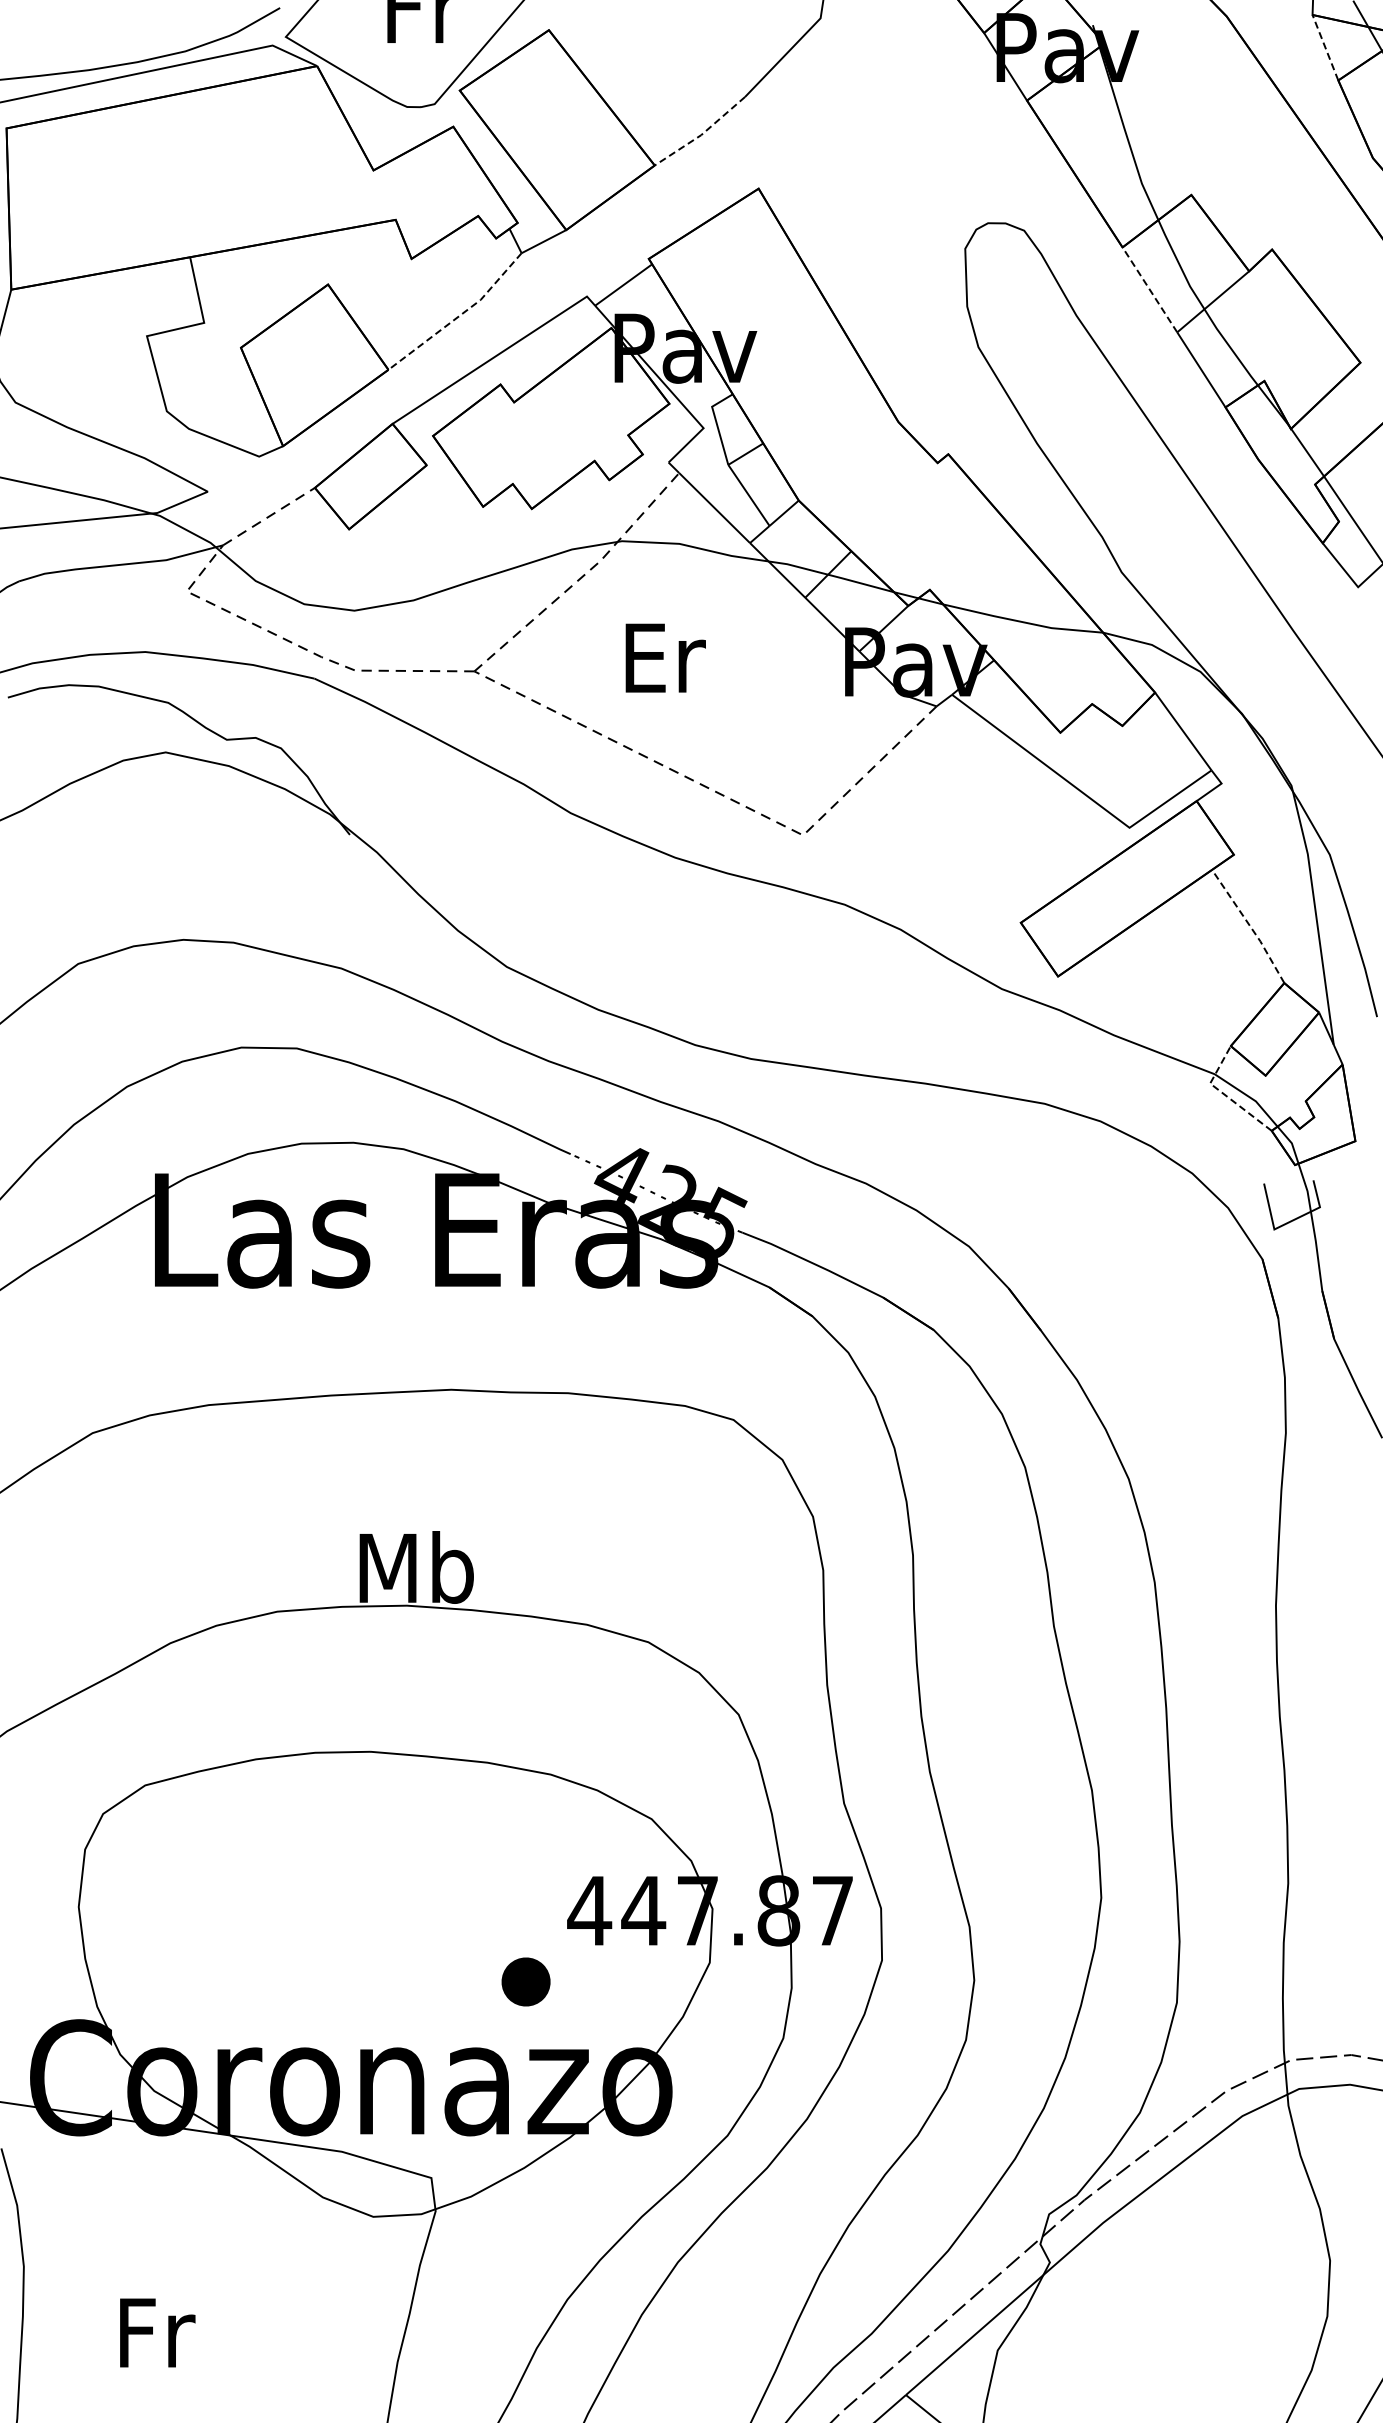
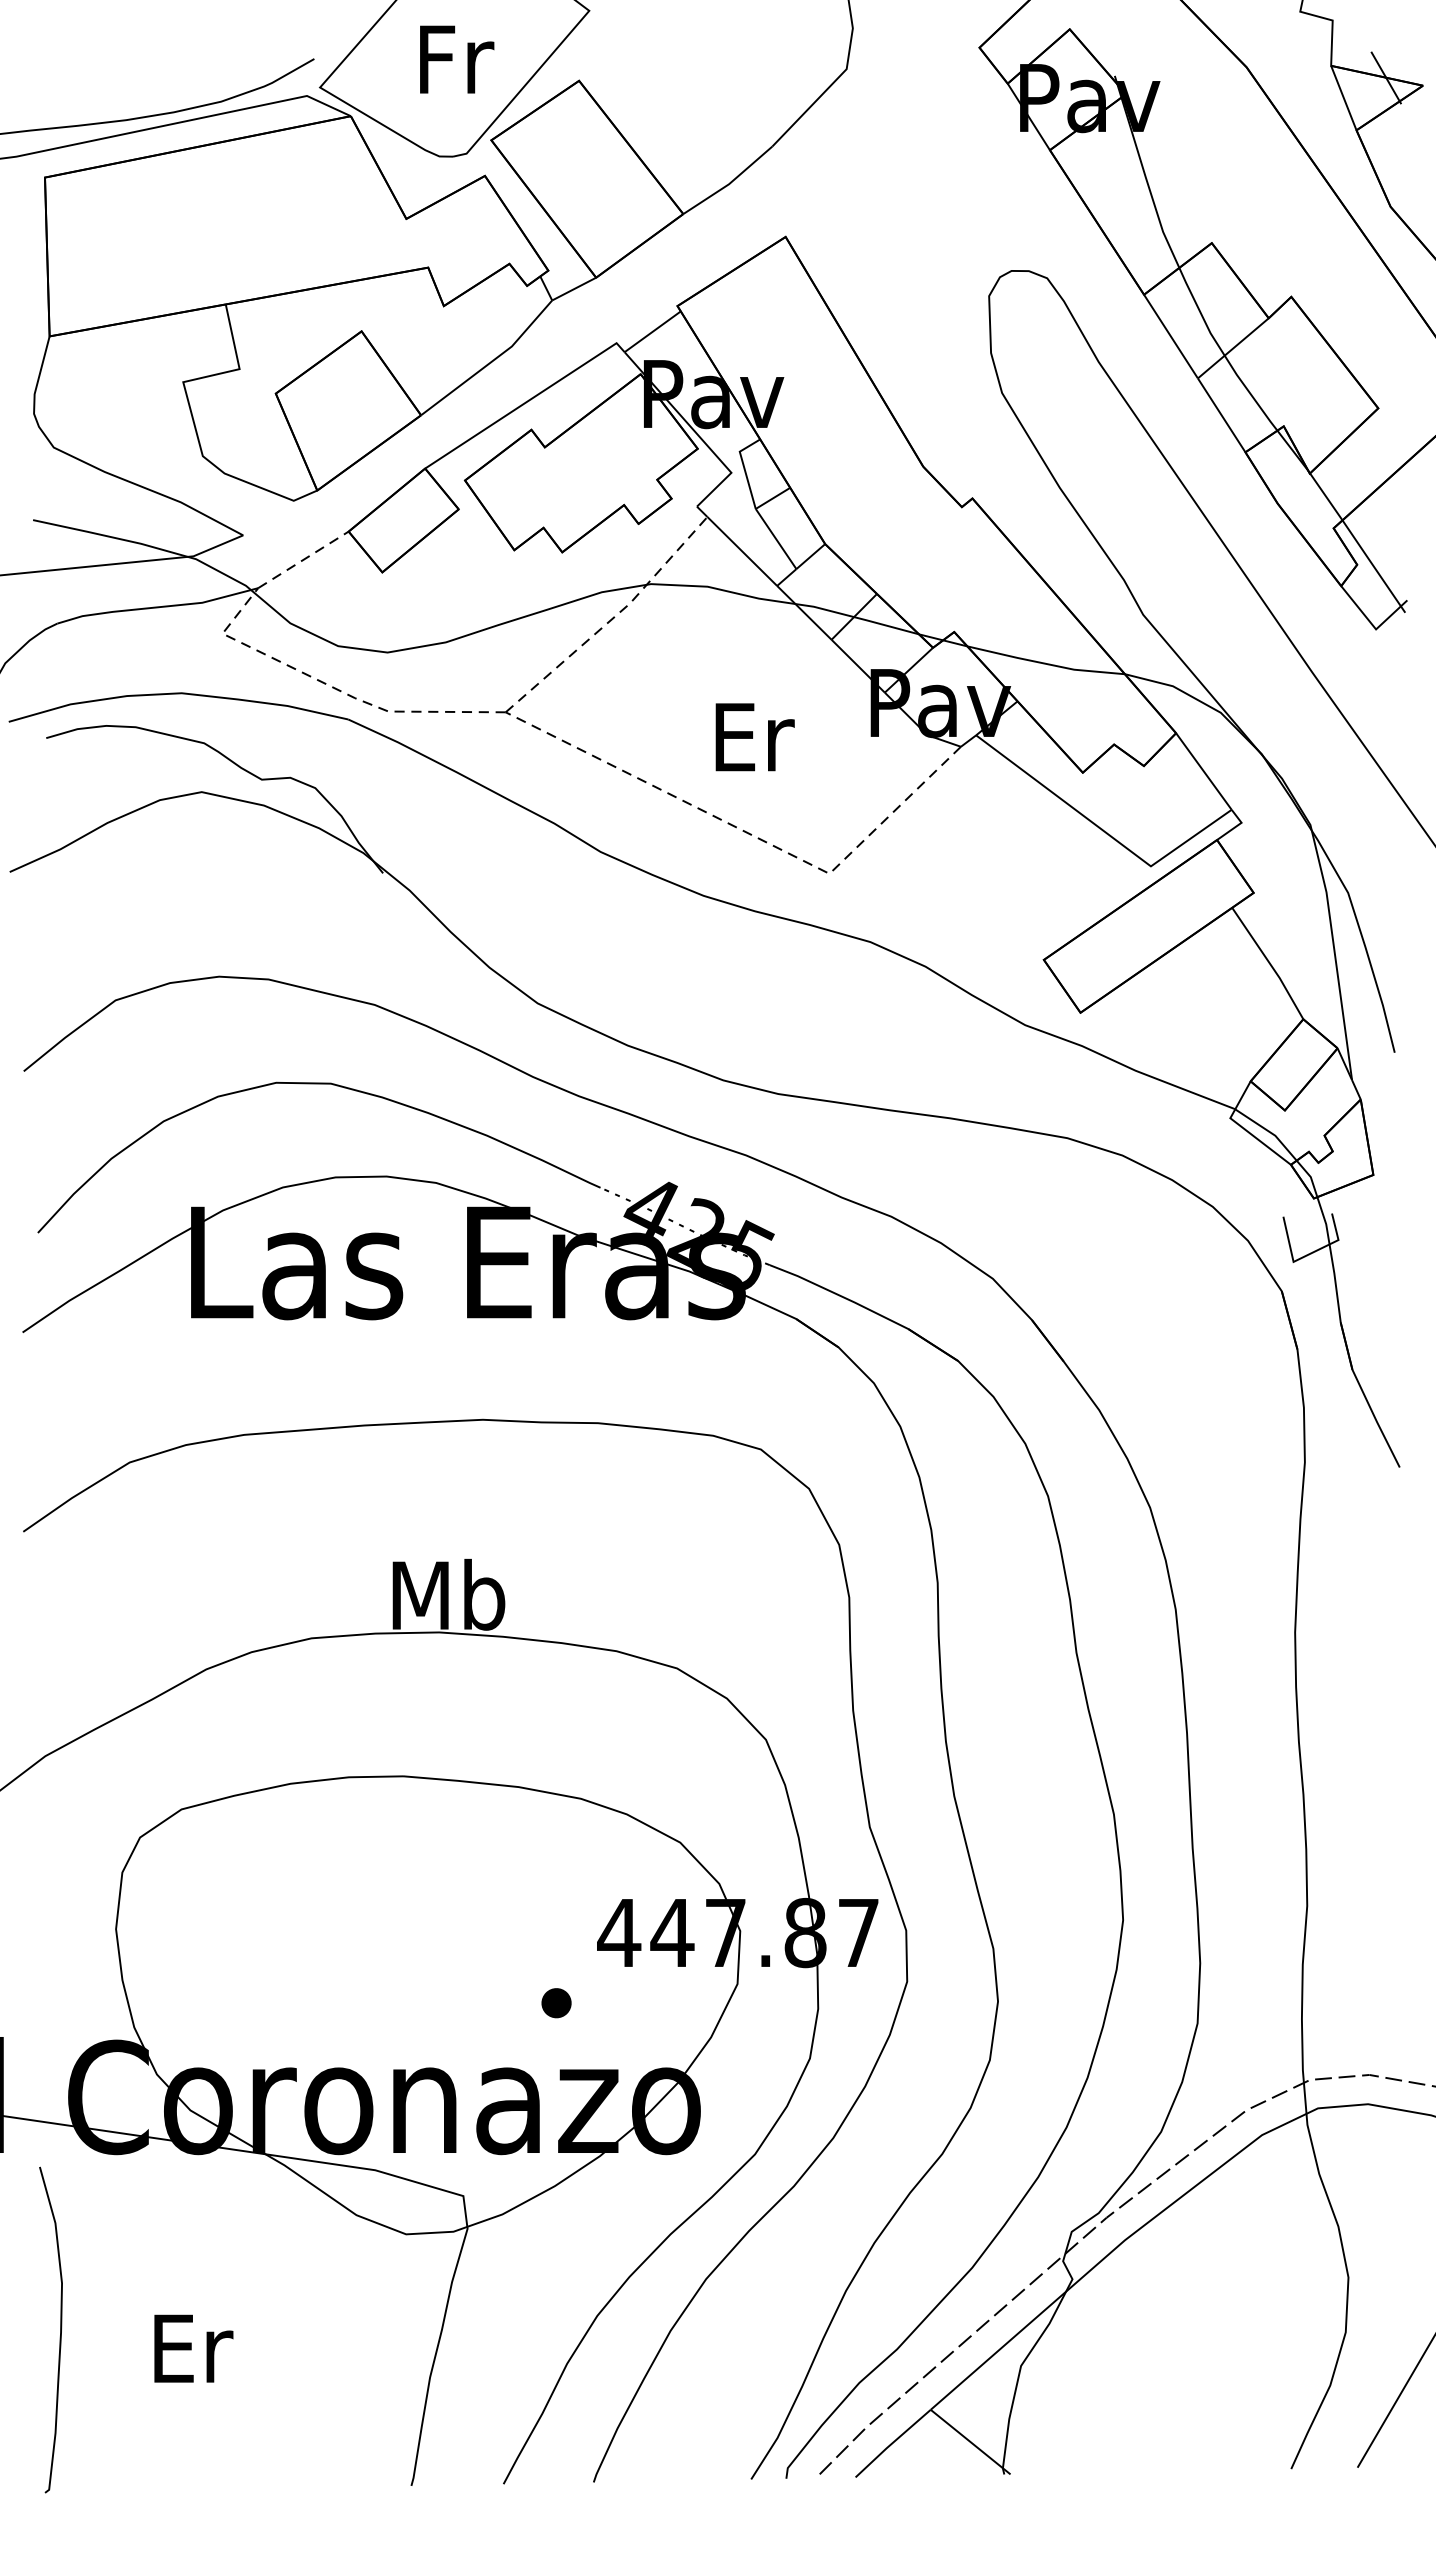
line: (1325, 48) -> (1343, 98), dashed -> solid
line: (701, 134) -> (729, 183), dashed -> solid
line: (1149, 289) -> (1170, 336), dashed -> solid
line: (459, 316) -> (491, 362), dashed -> solid
text: (665, 658) -> (754, 737), moved
line: (1249, 926) -> (1269, 963), dashed -> solid
line: (1222, 1092) -> (1242, 1127), dashed -> solid
part: (525, 1982) -> (556, 2003), size x0.62
text: (157, 2332) -> (193, 2348), Fr -> Er

